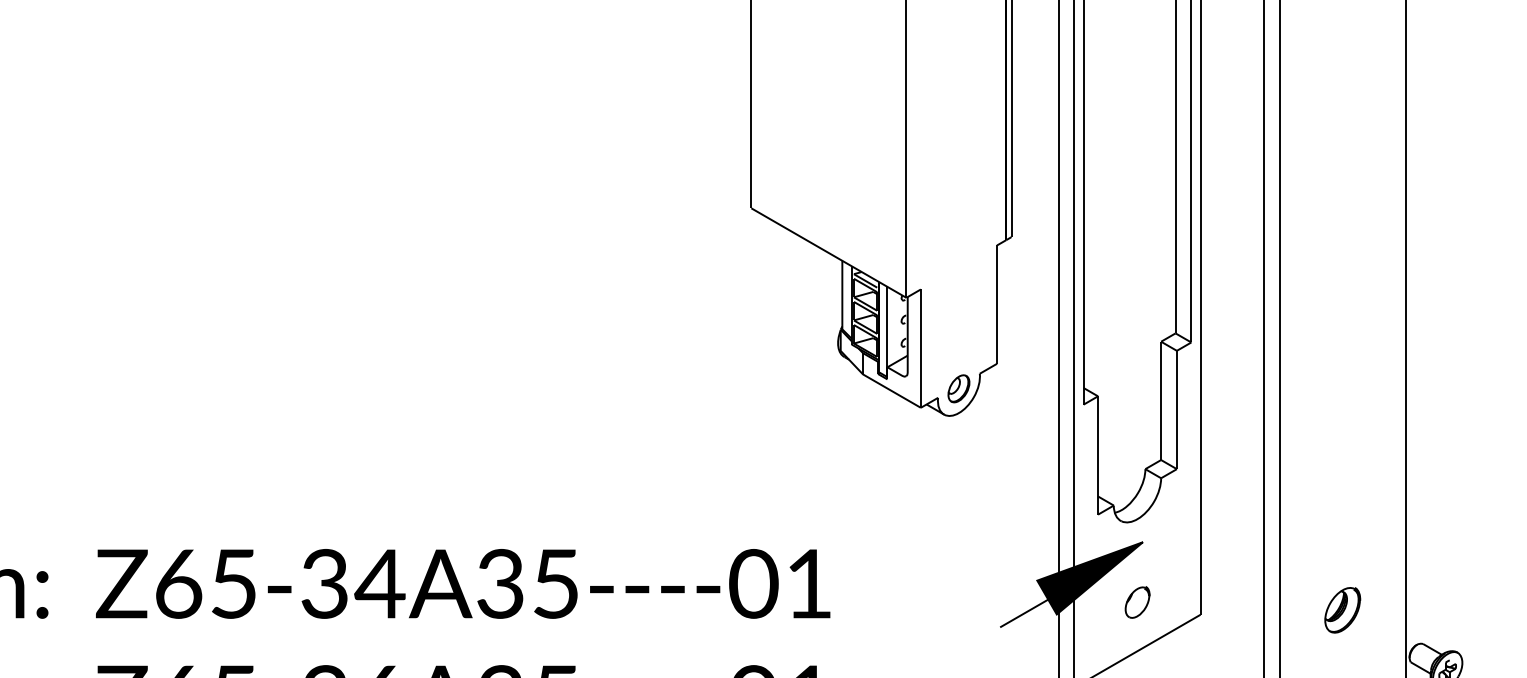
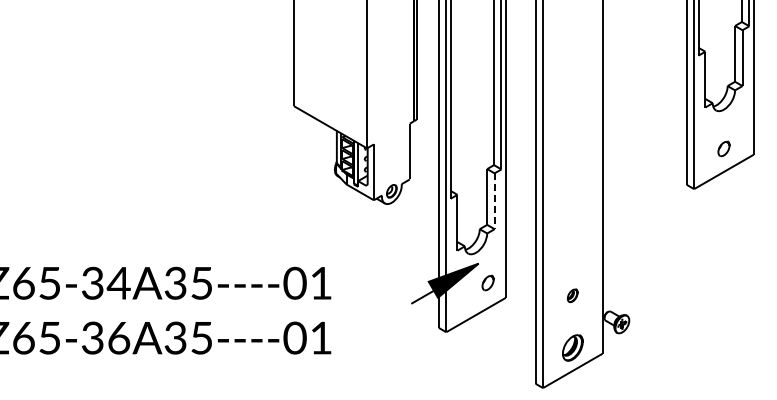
line: (1176, 410) -> (494, 201), solid -> dashed
part: (1136, 601) -> (487, 282), moved
part: (1341, 609) -> (572, 295), size x0.6

